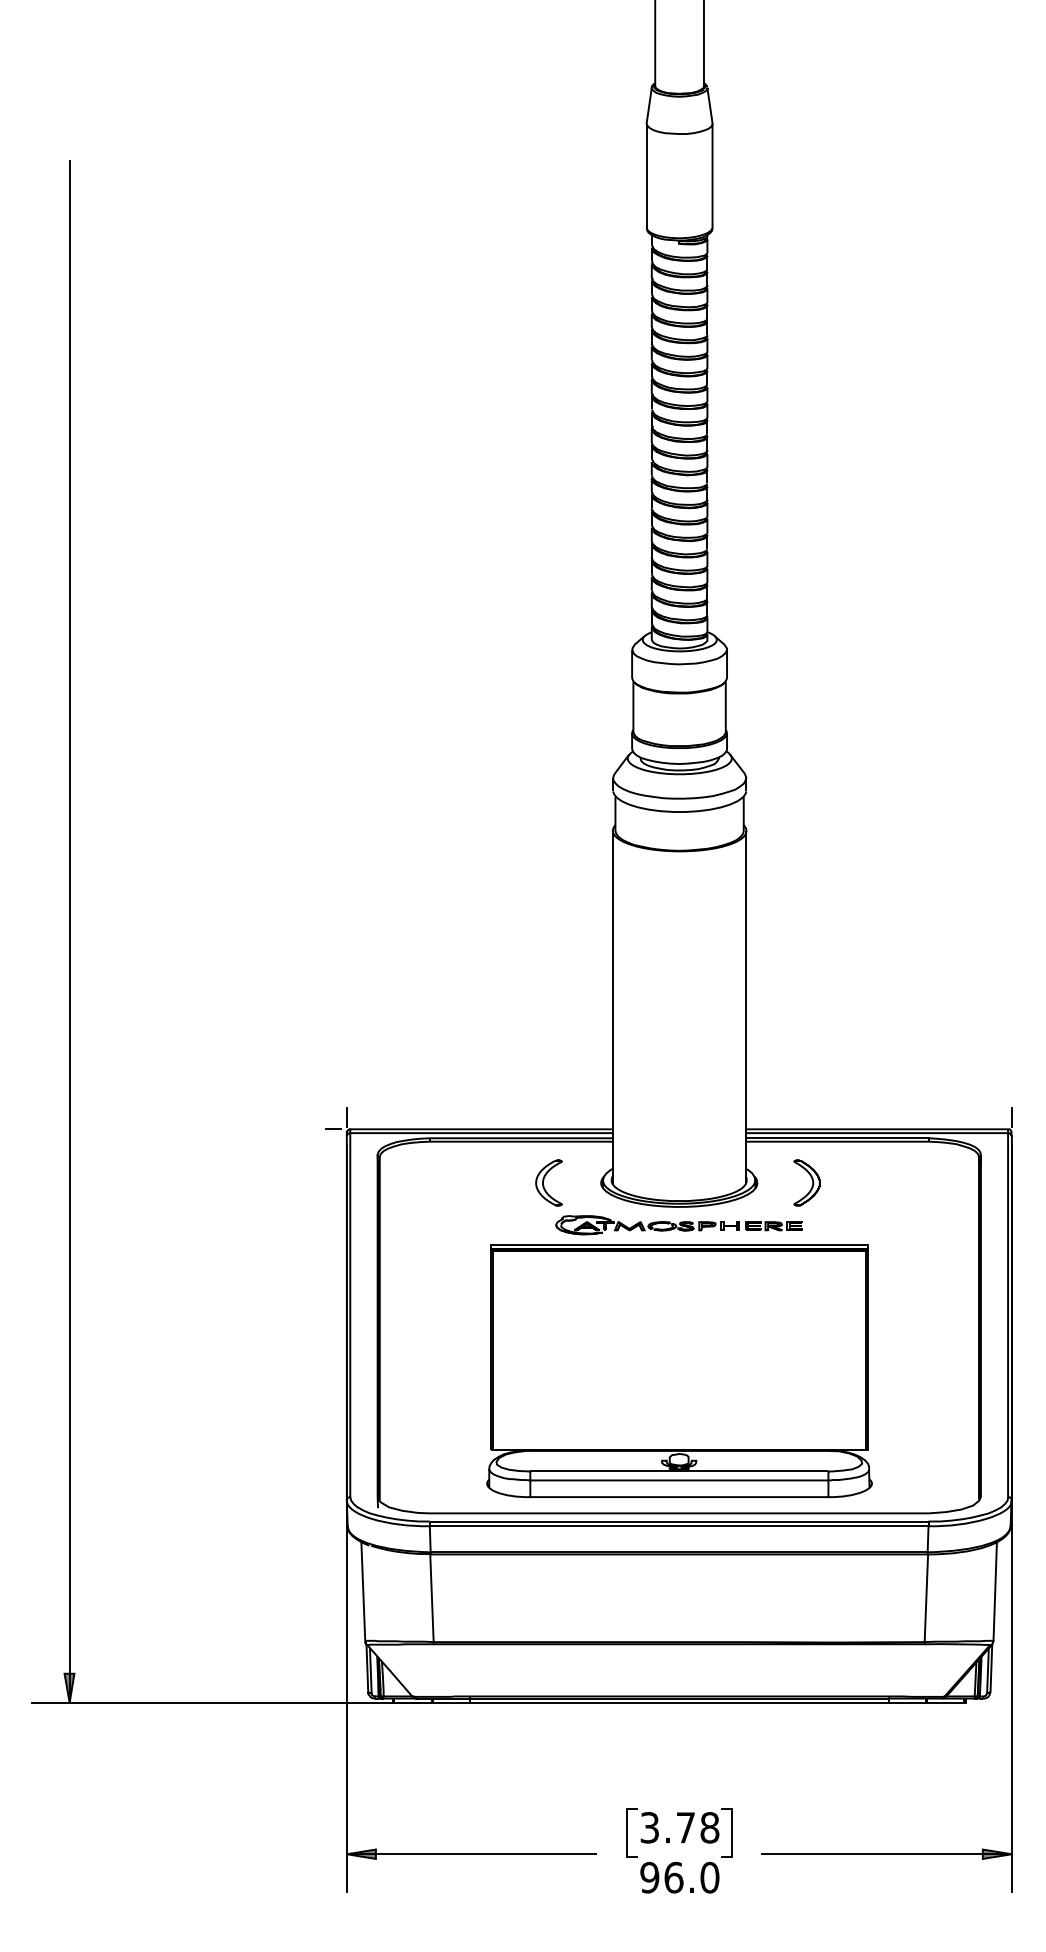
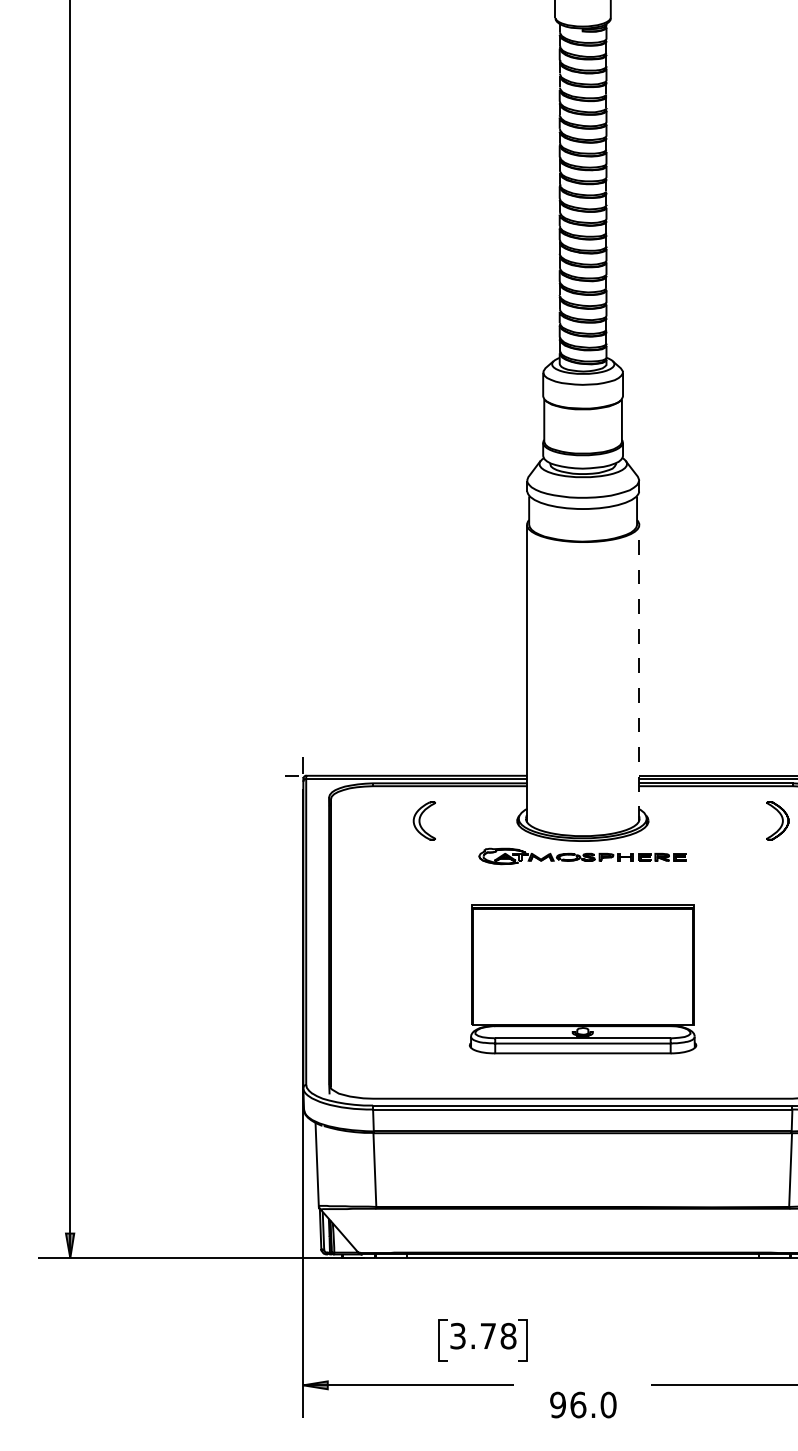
line: (746, 1006) -> (639, 672), solid -> dashed
part: (548, 1182) -> (424, 820), moved
part: (806, 1182) -> (777, 820), moved
part: (679, 1371) -> (583, 979), size x0.7
part: (679, 1832) -> (482, 1340), moved

